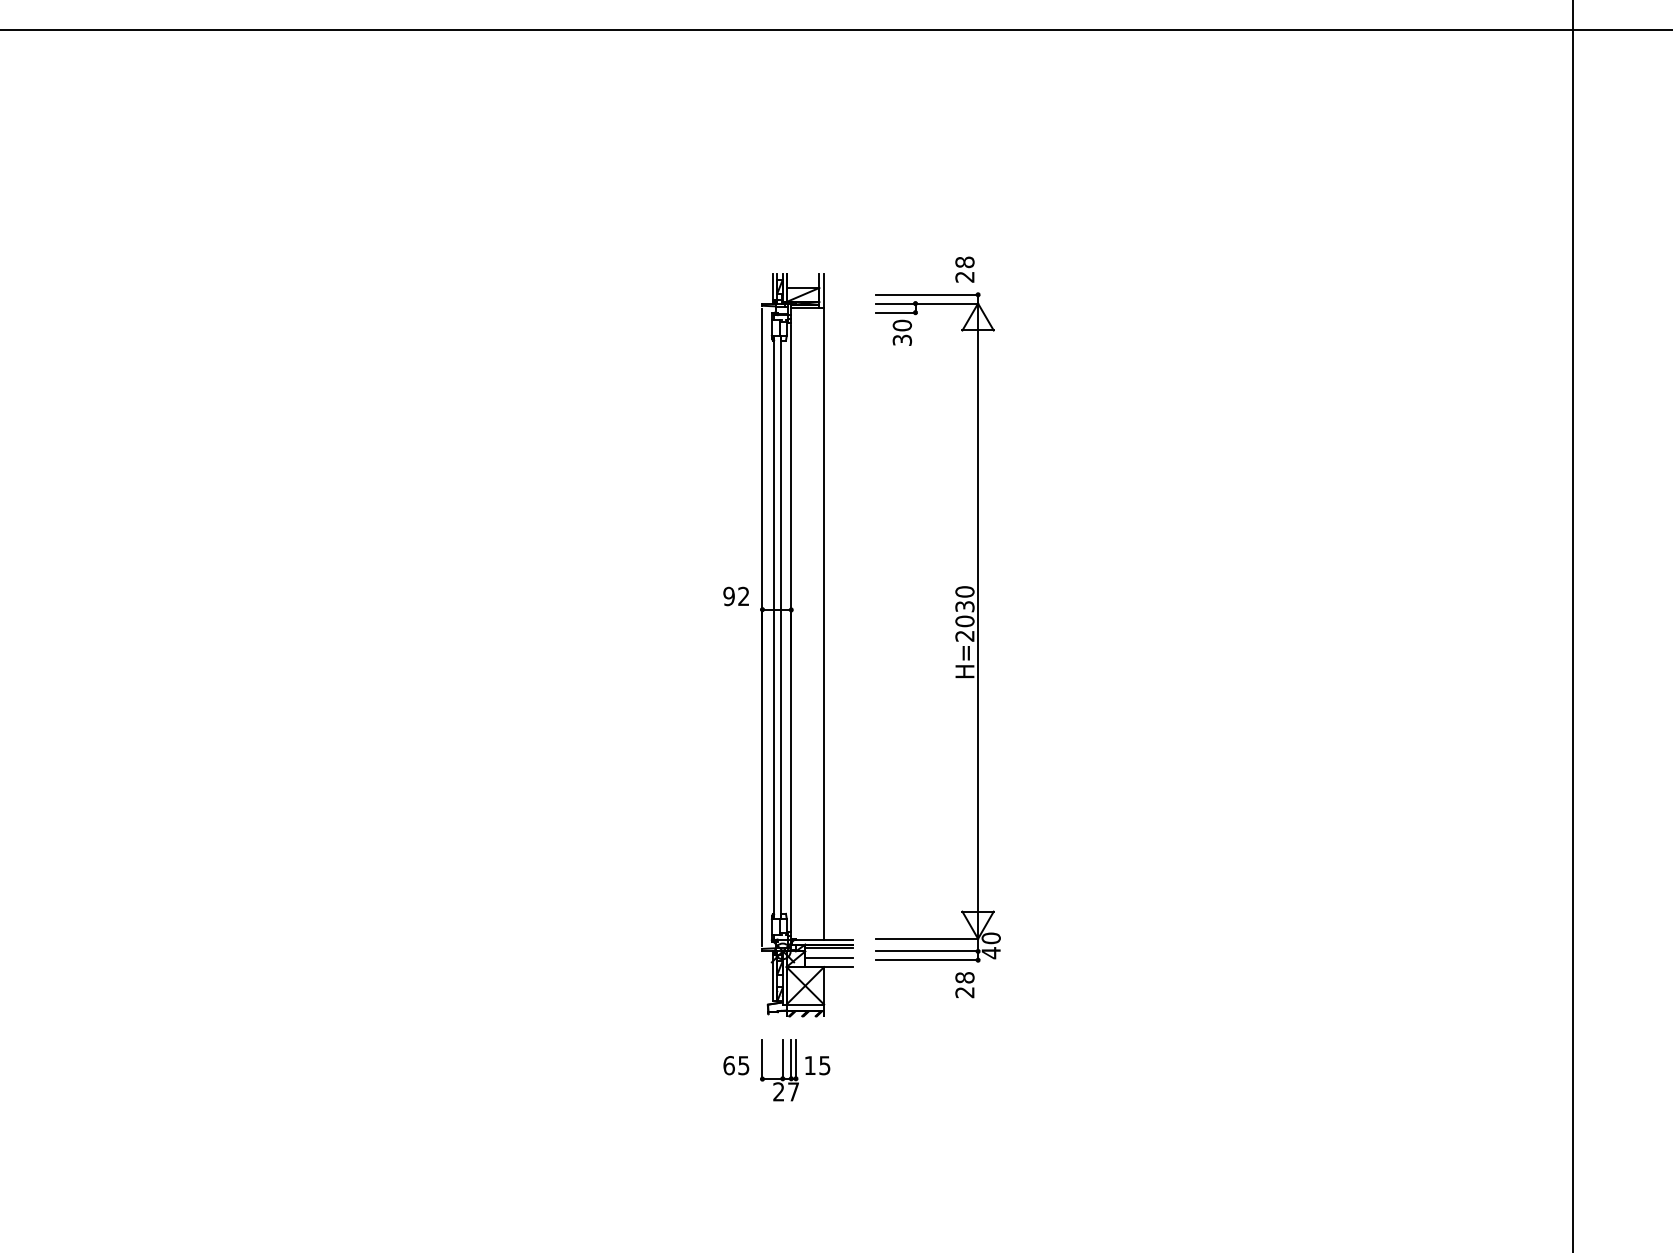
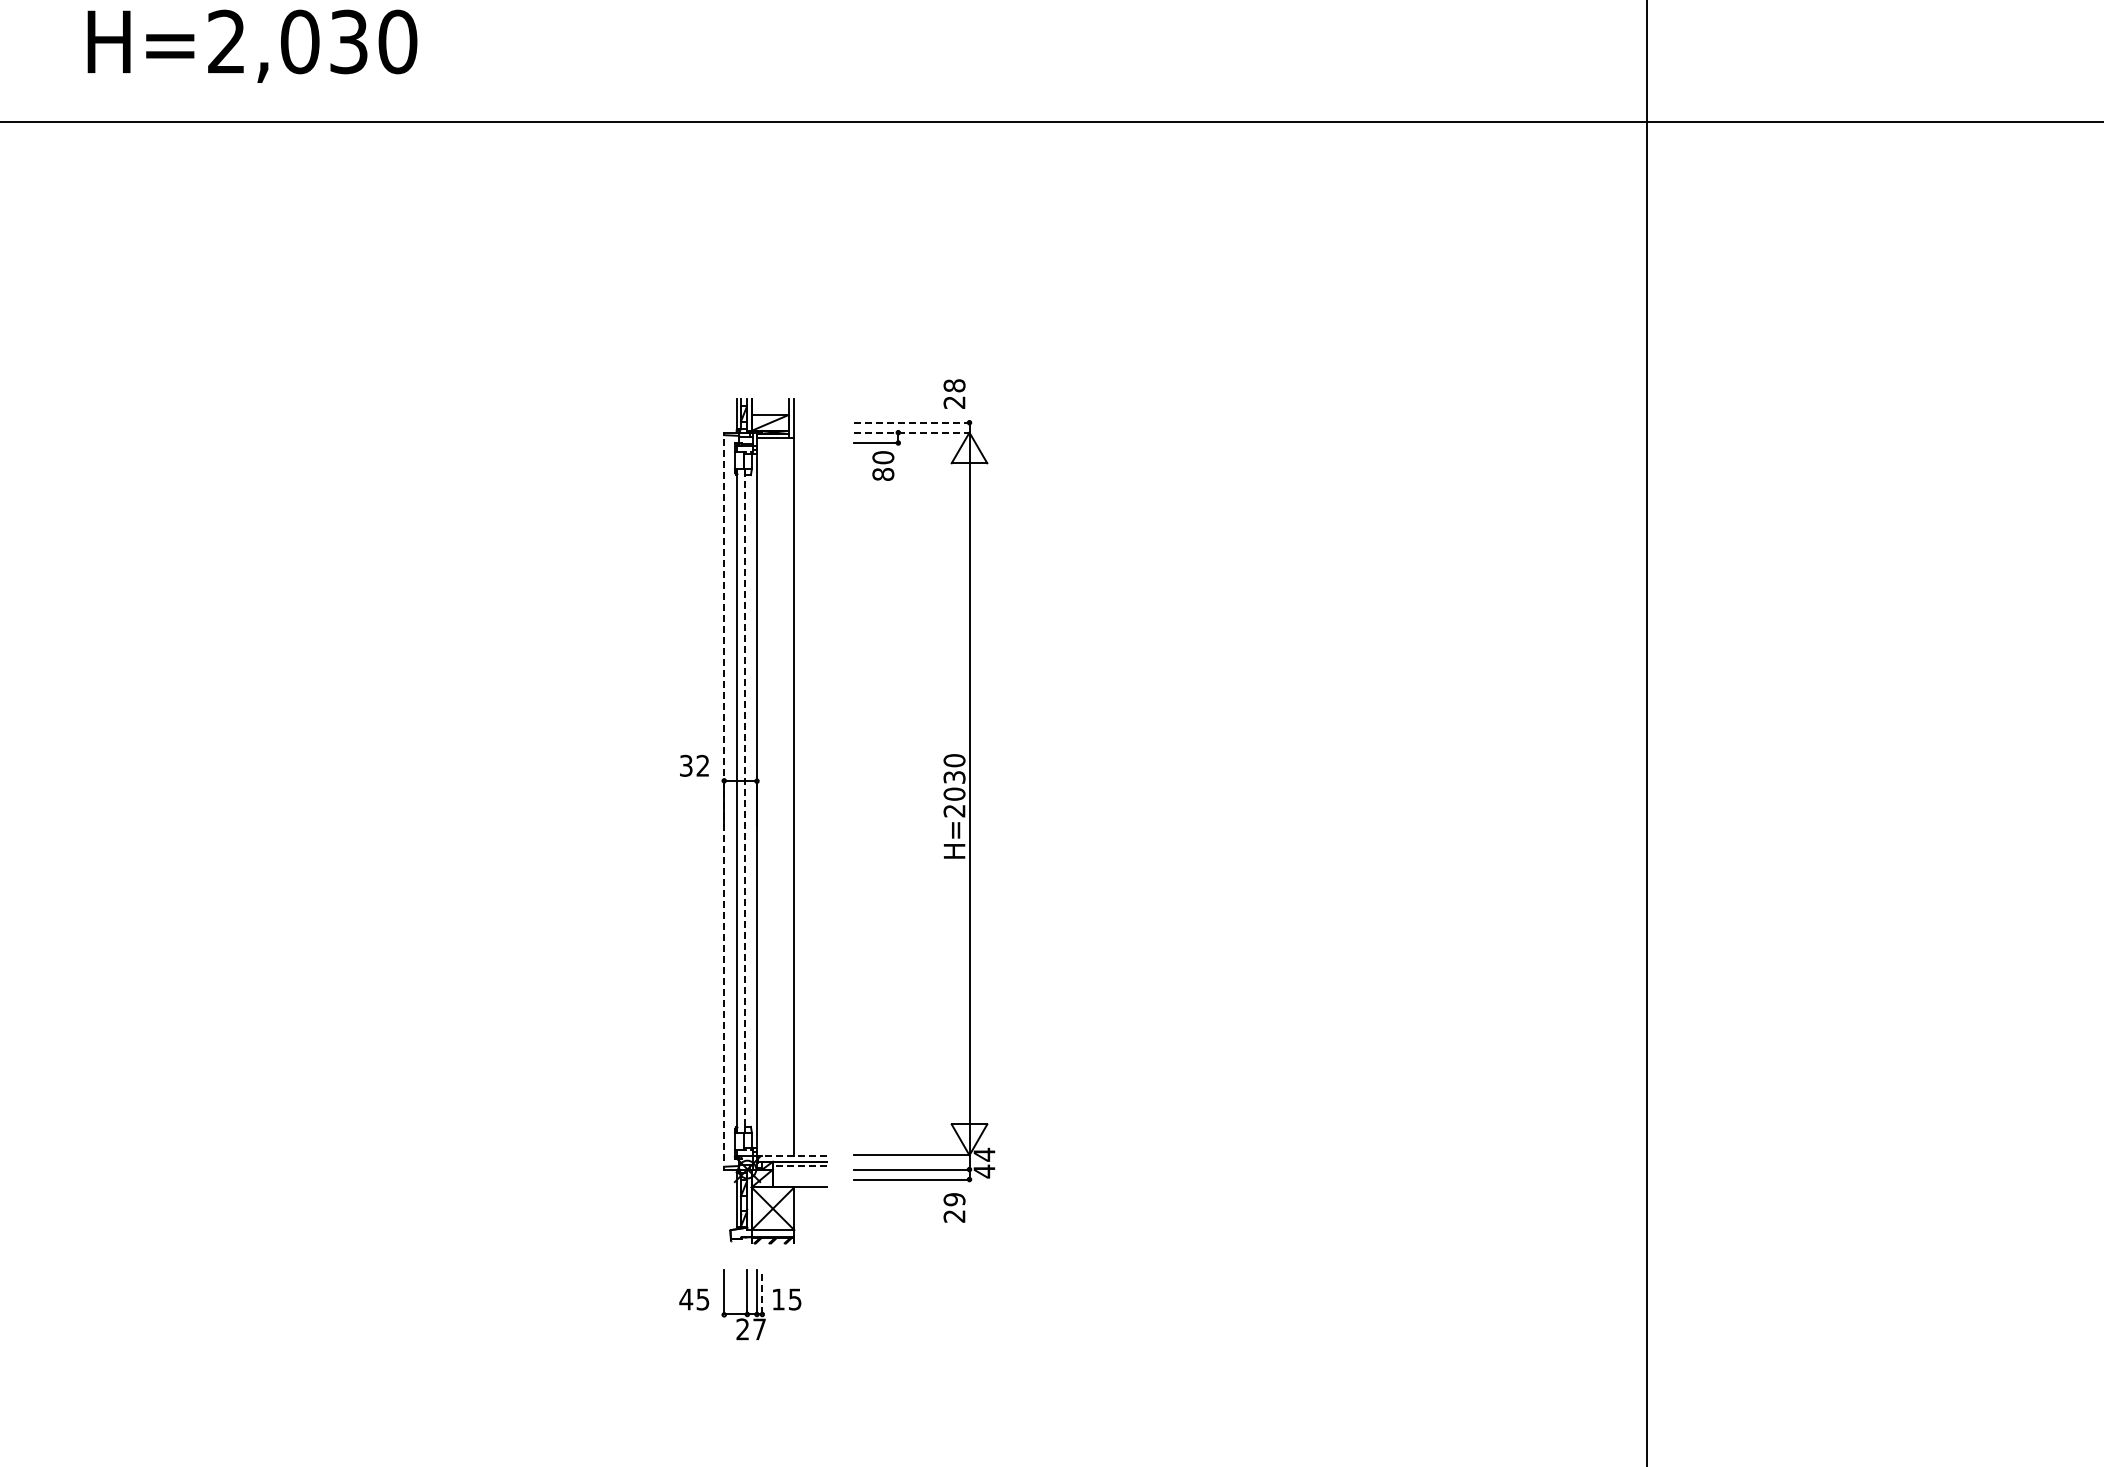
line: (927, 294) -> (911, 422), solid -> dashed
line: (927, 303) -> (911, 432), solid -> dashed
text: (902, 340) -> (883, 474), 30 -> 80
text: (728, 596) -> (685, 765), 92 -> 32
line: (762, 627) -> (724, 801), solid -> dashed
line: (780, 627) -> (744, 801), solid -> dashed
text: (991, 938) -> (984, 1154), 40 -> 44
line: (822, 939) -> (792, 1156), solid -> dashed
line: (828, 948) -> (799, 1166), solid -> dashed
line: (829, 957) -> (800, 1176), removed
text: (964, 977) -> (954, 1199), 28 -> 29
line: (796, 1058) -> (762, 1291), solid -> dashed
text: (729, 1065) -> (686, 1299), 65 -> 45

